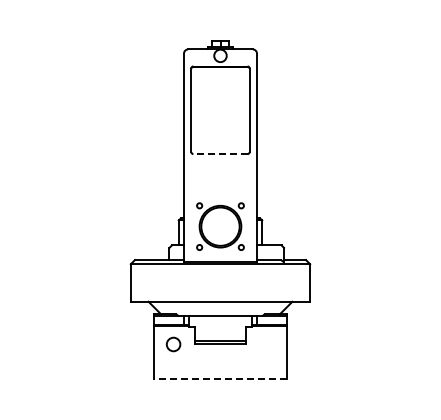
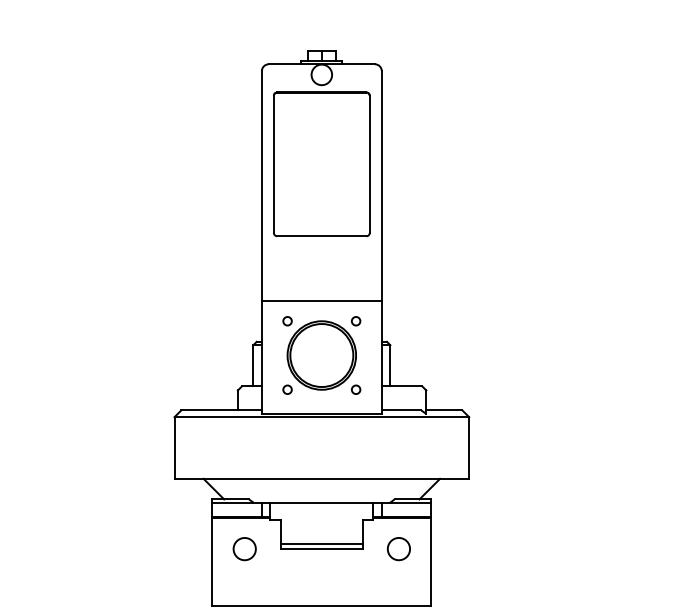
line: (220, 154) -> (321, 236), dashed -> solid
line: (220, 193) -> (321, 301), added
circle: (267, 344) -> (399, 549), added
line: (220, 378) -> (321, 604), dashed -> solid

